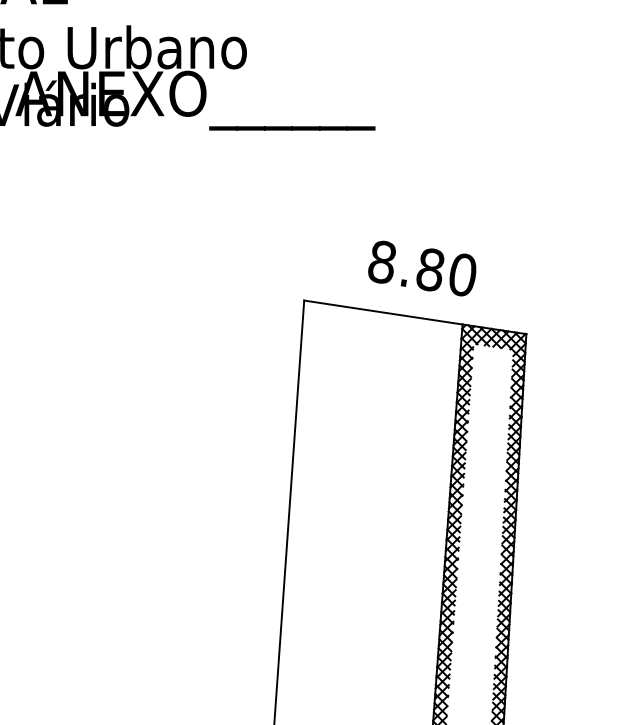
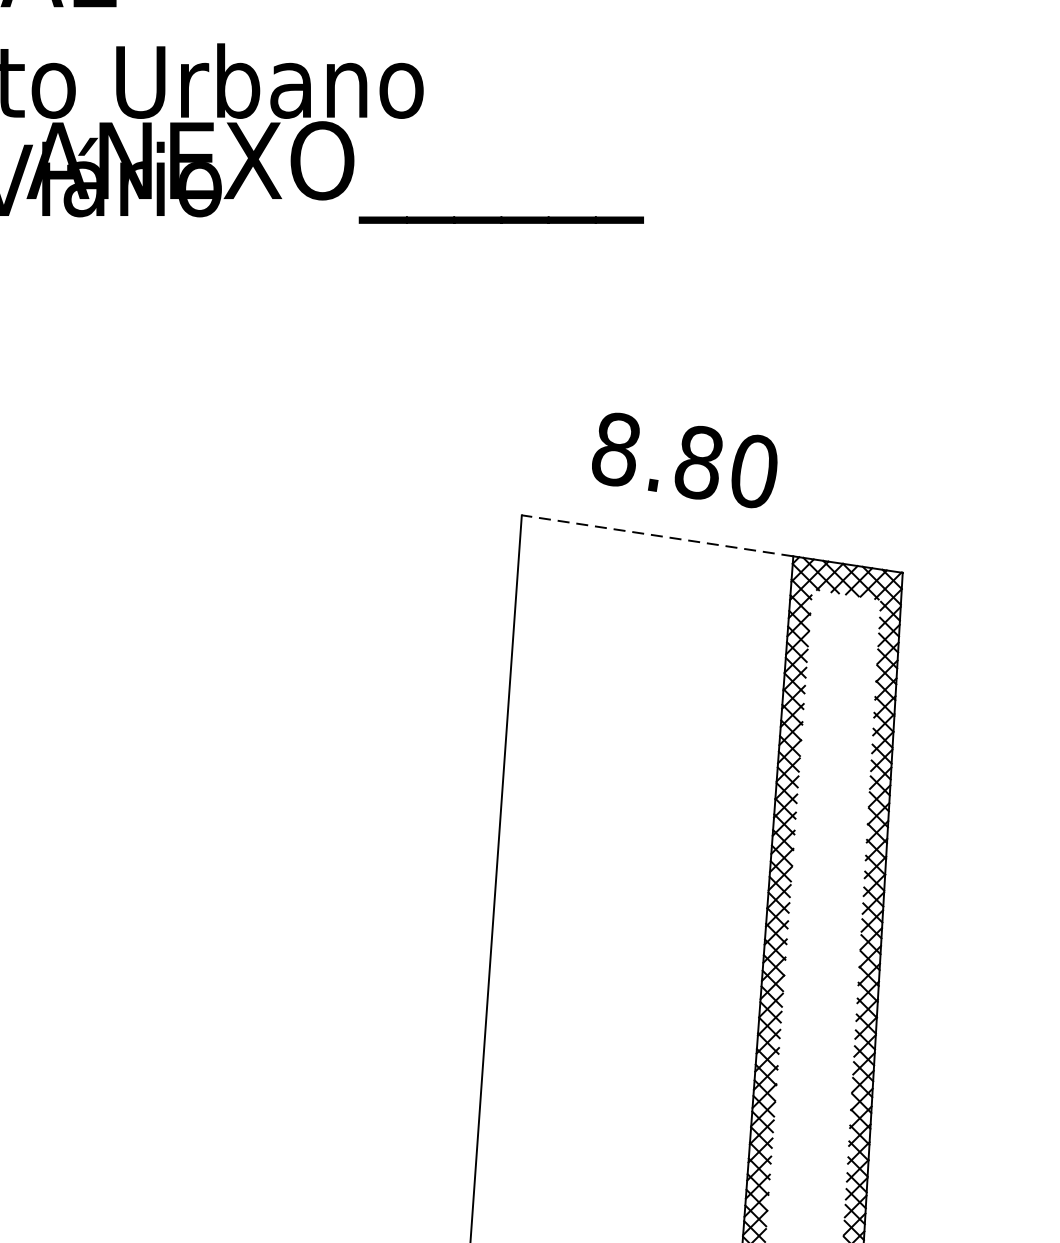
text: (422, 268) -> (685, 460), moved
line: (382, 312) -> (656, 535), solid -> dashed

